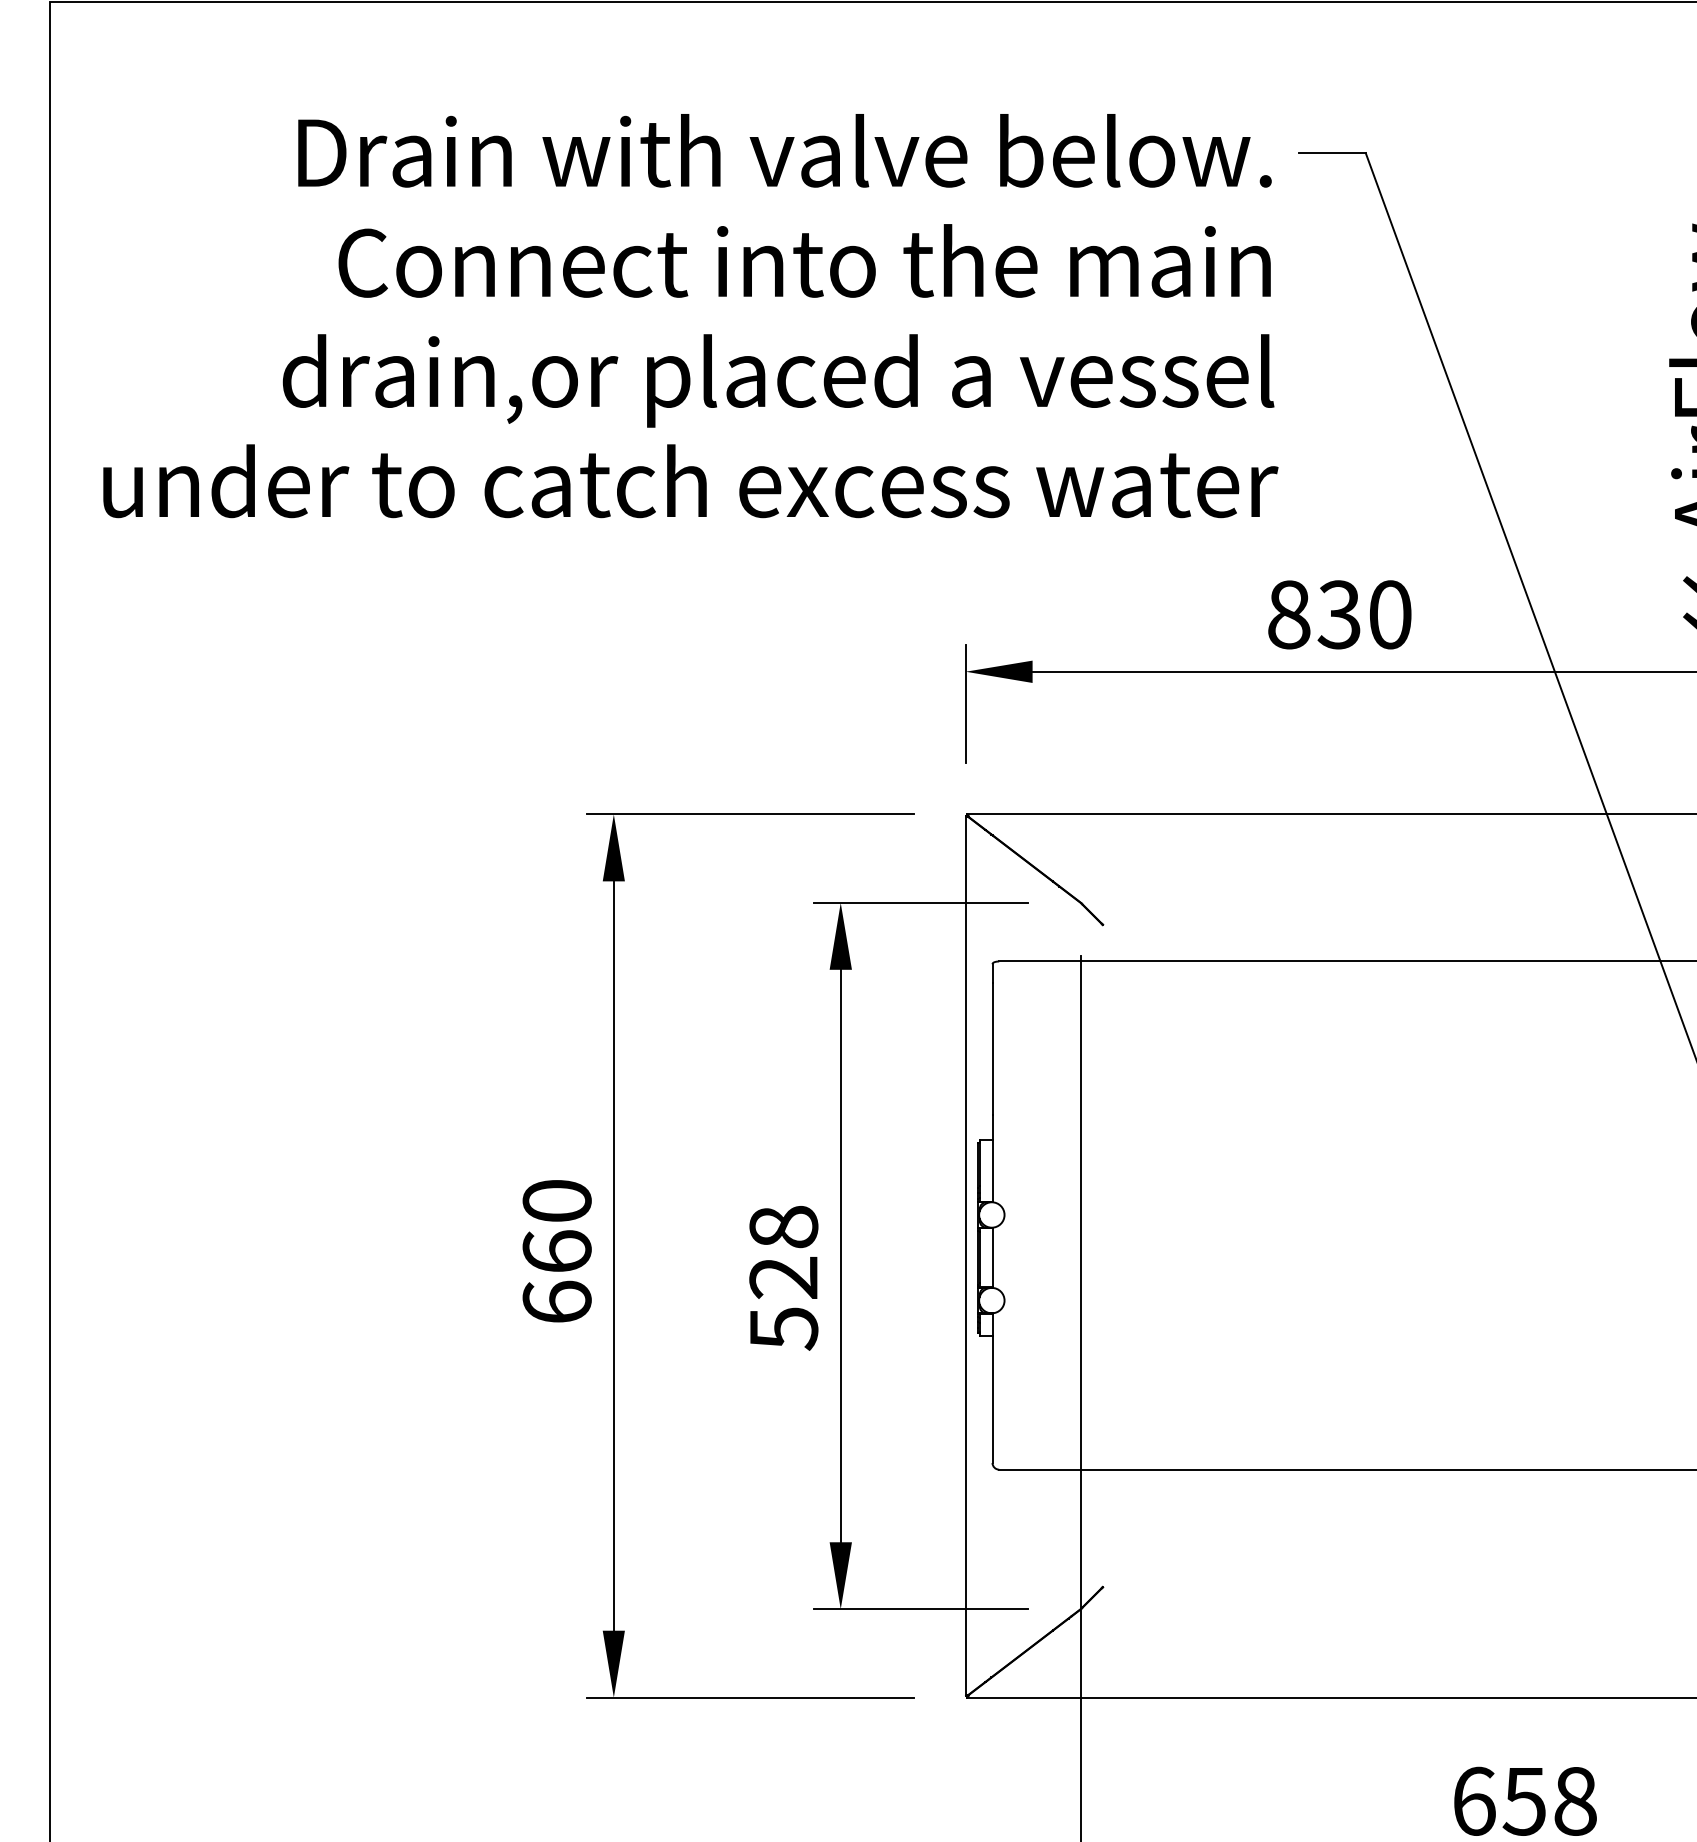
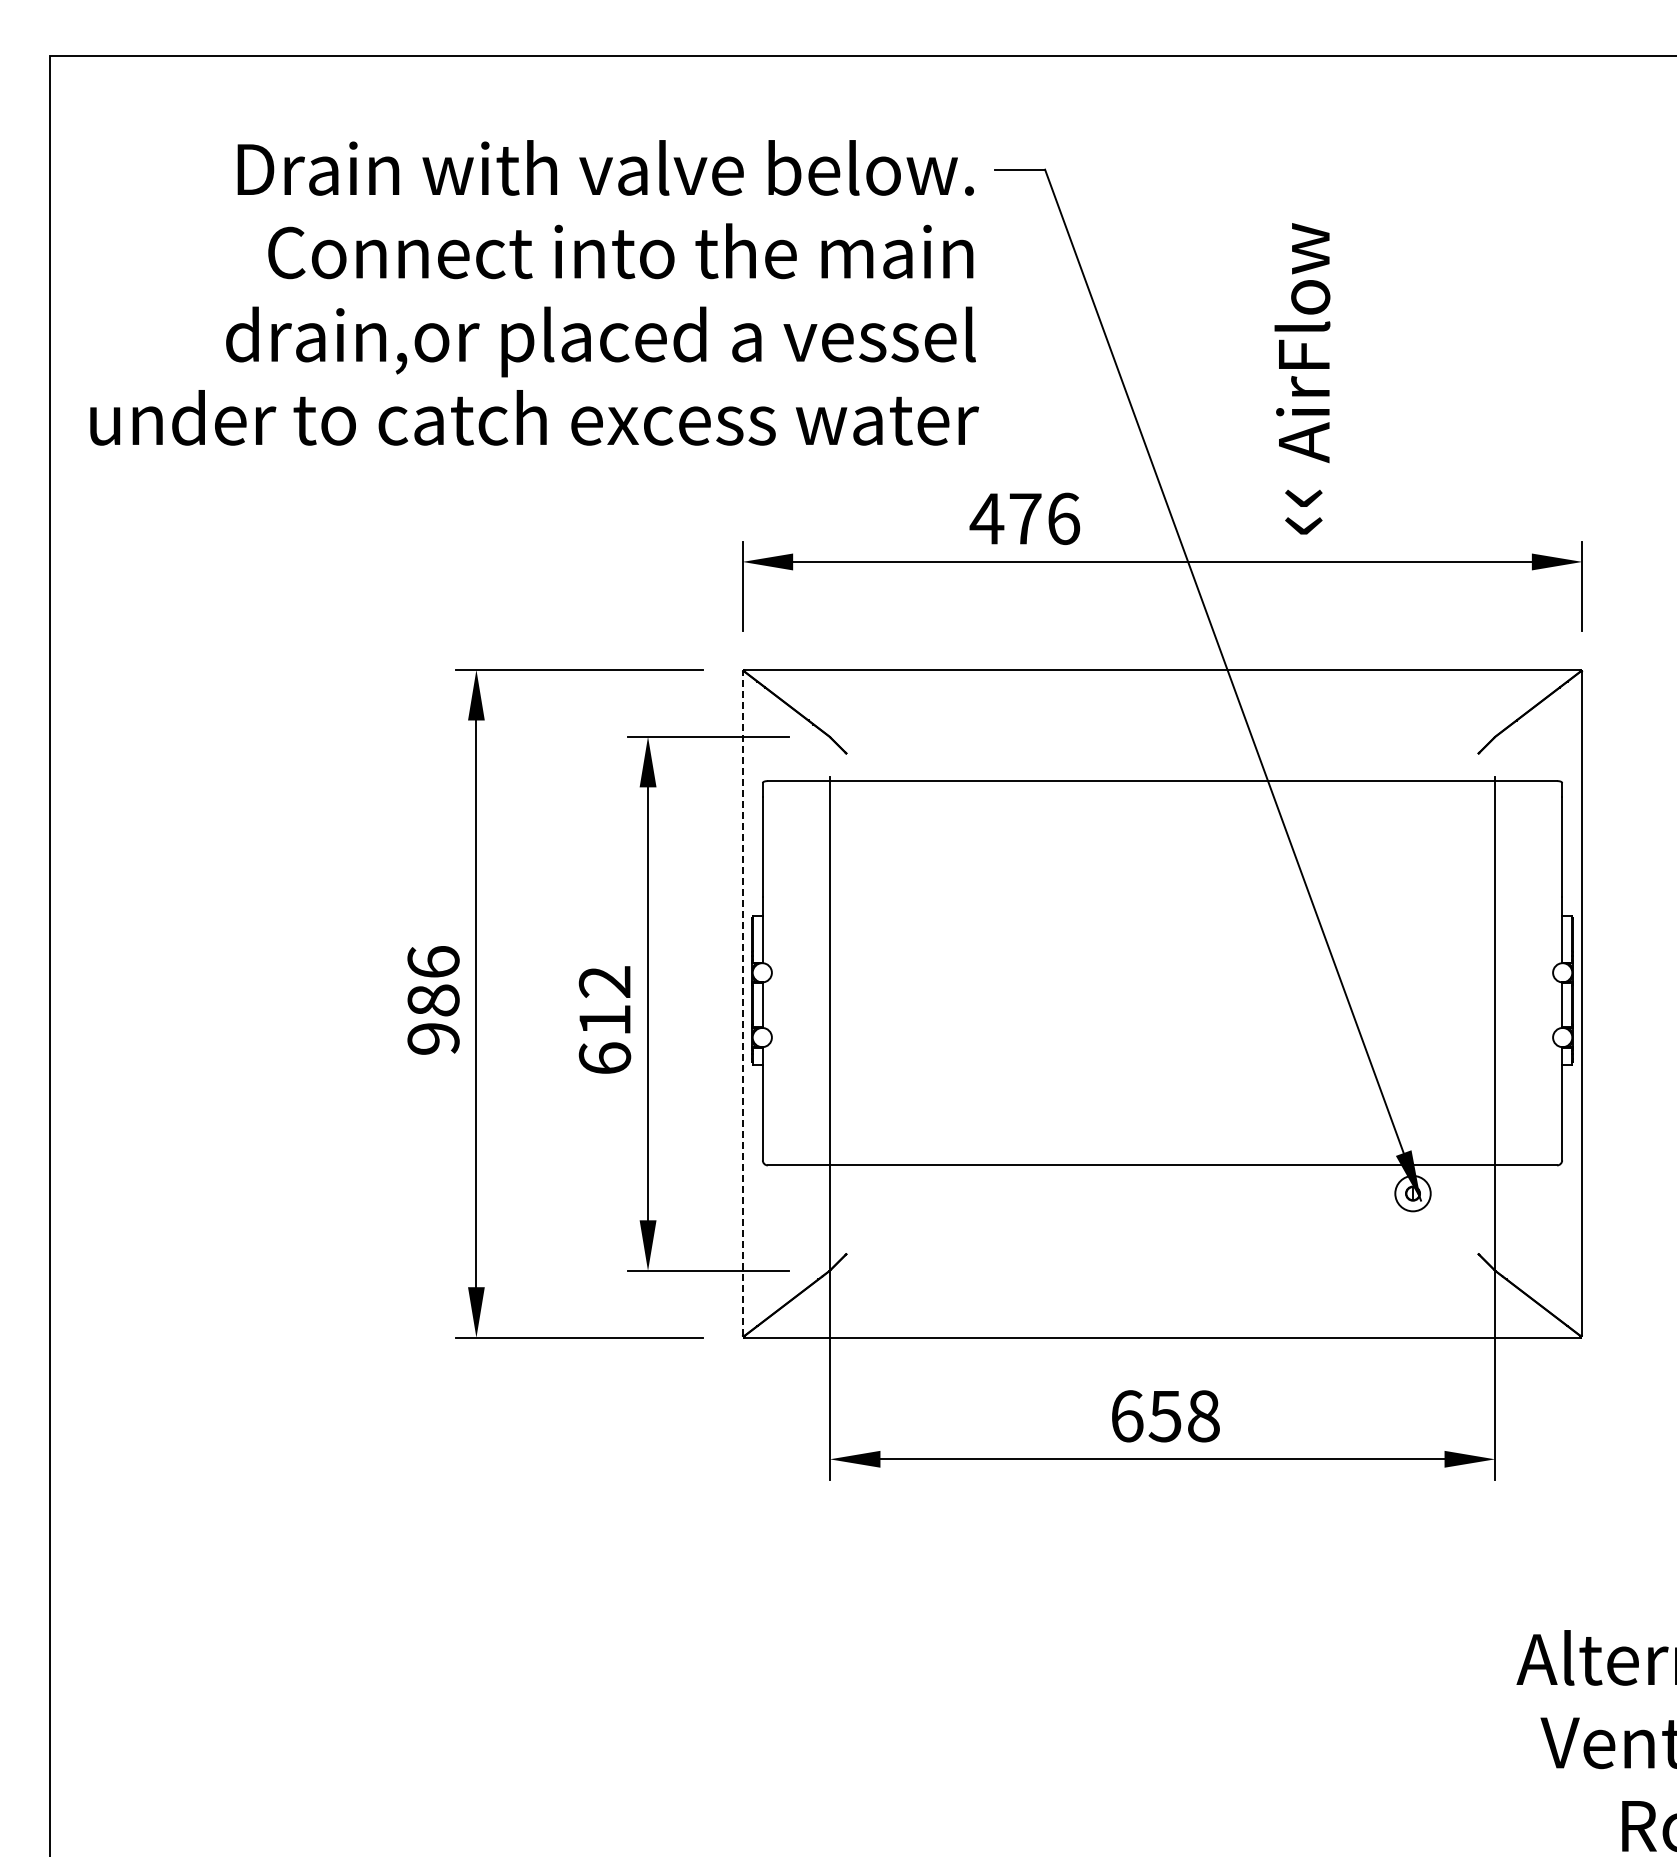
text: (1338, 614) -> (1024, 518), 830 -> 476
text: (557, 1251) -> (433, 1000), 660 -> 986
line: (965, 1255) -> (742, 1003), solid -> dashed
text: (783, 1278) -> (604, 1020), 528 -> 612

